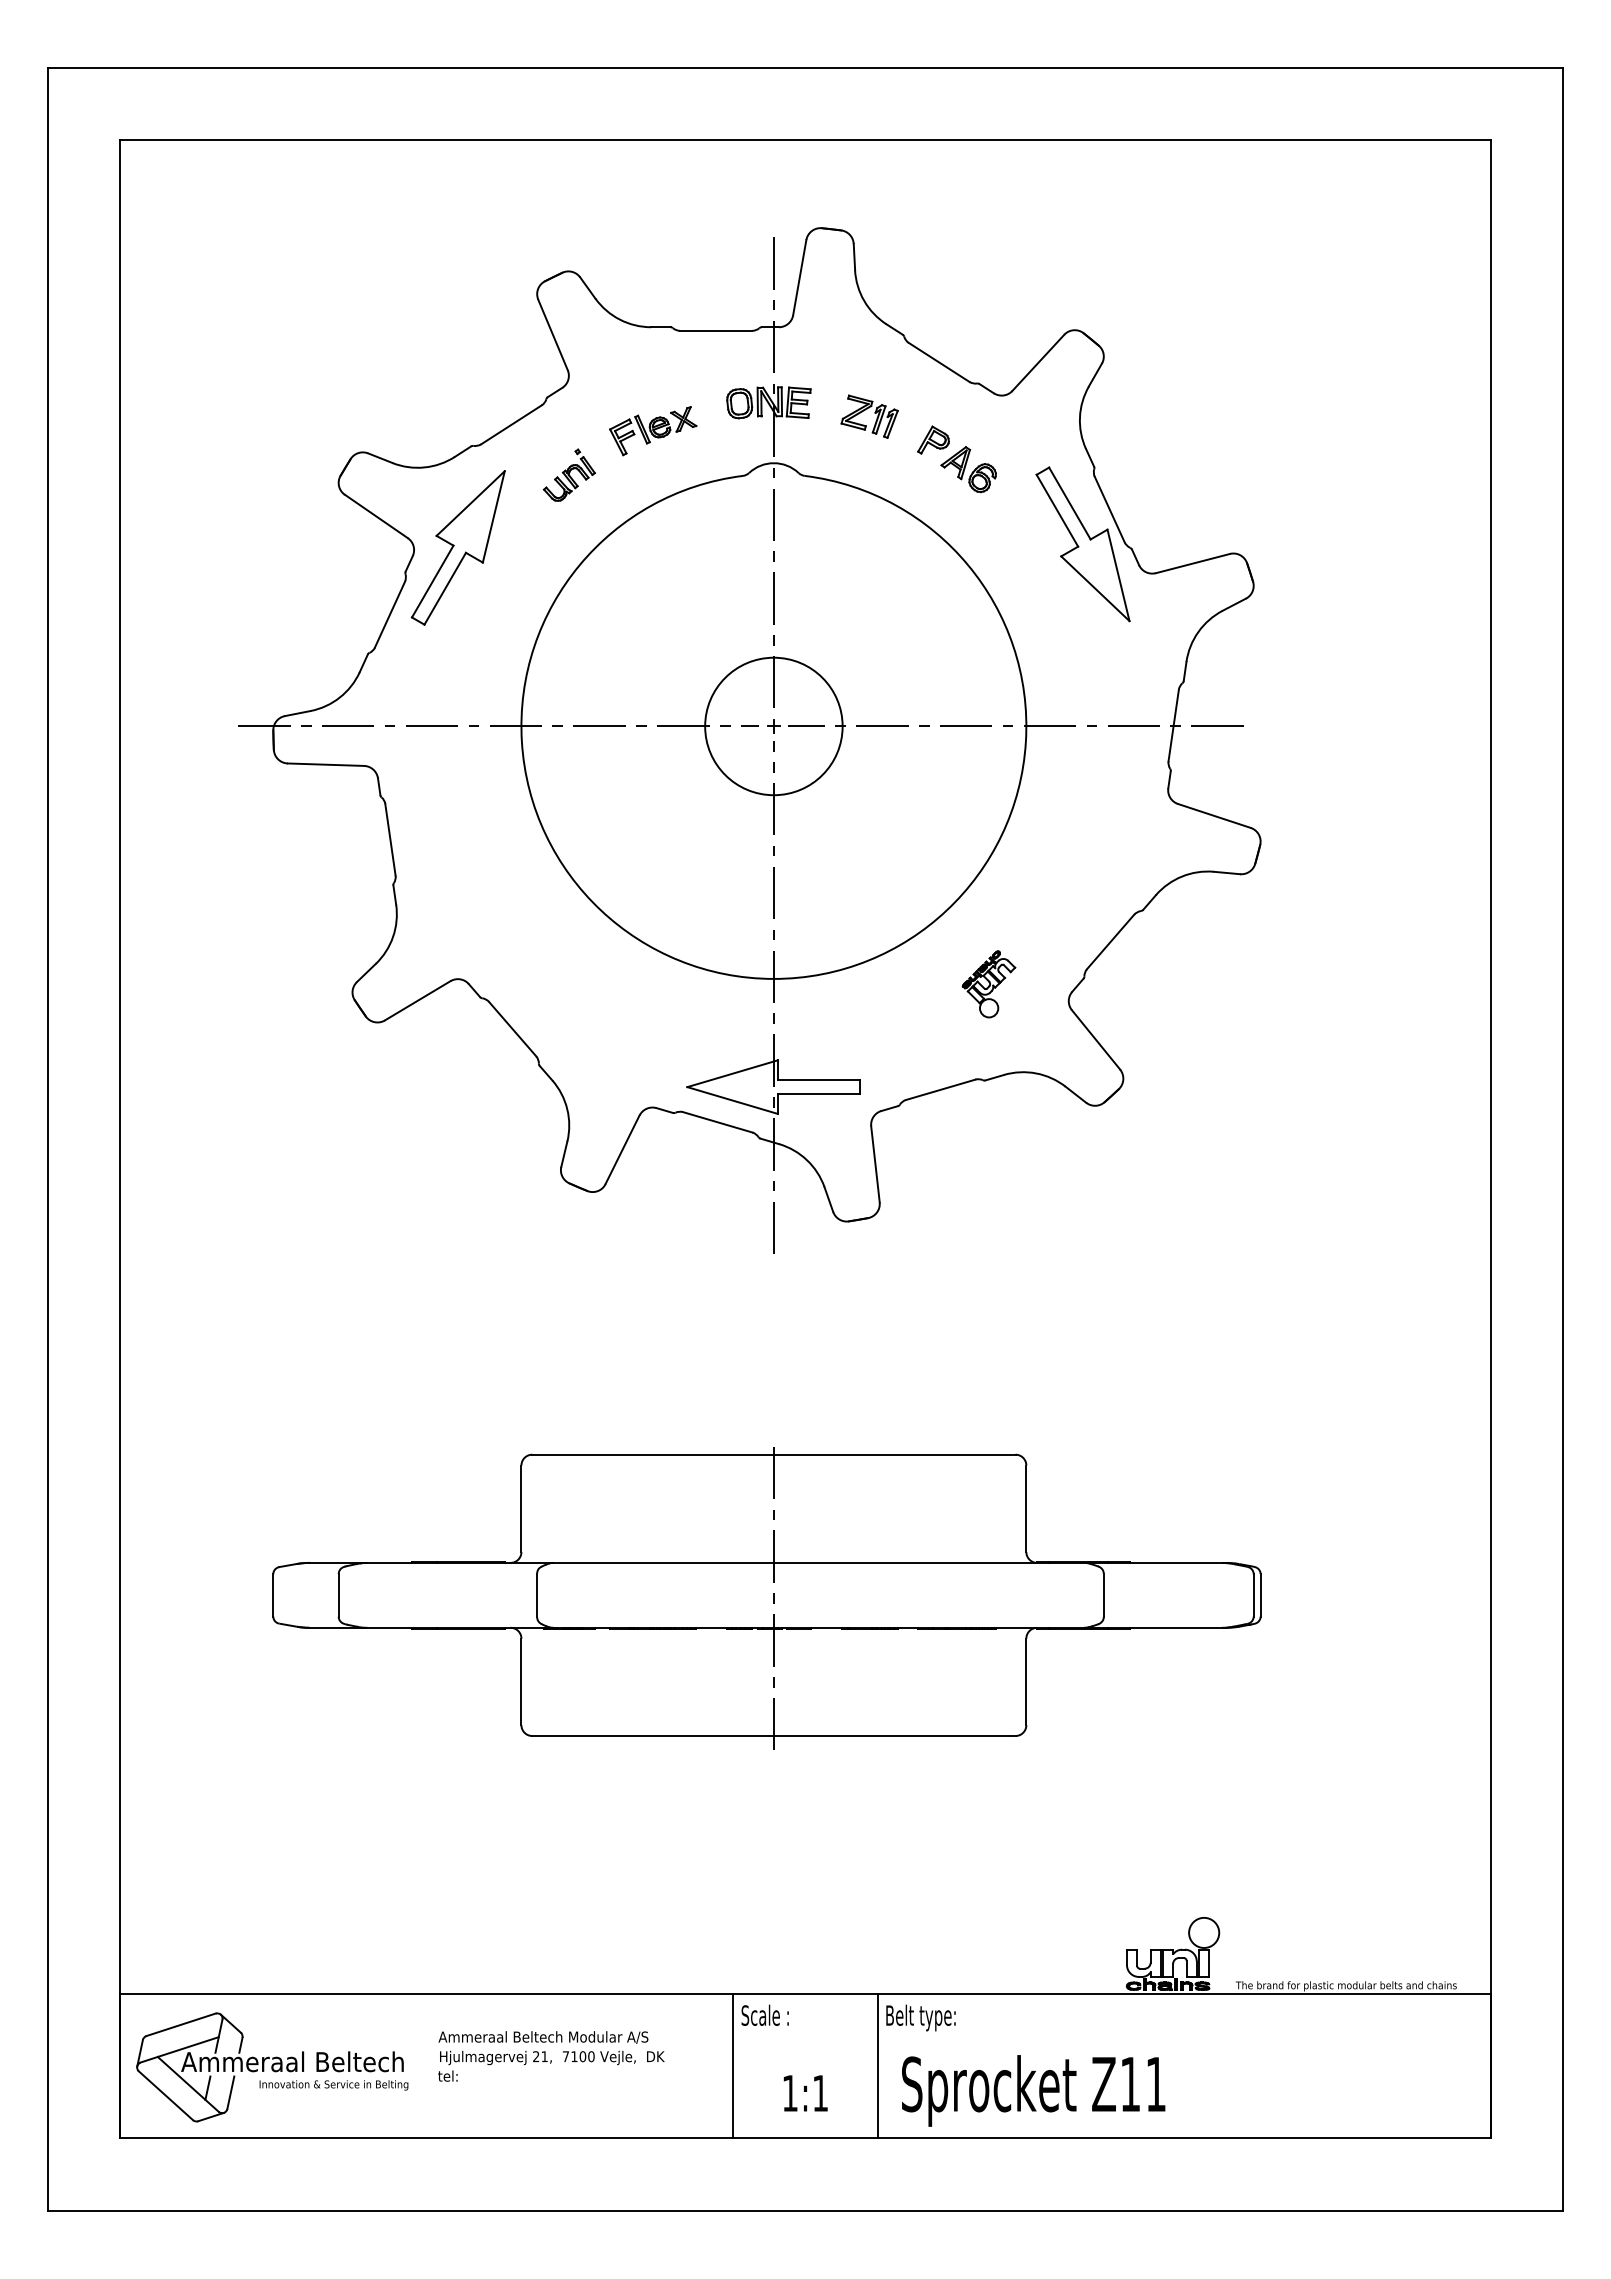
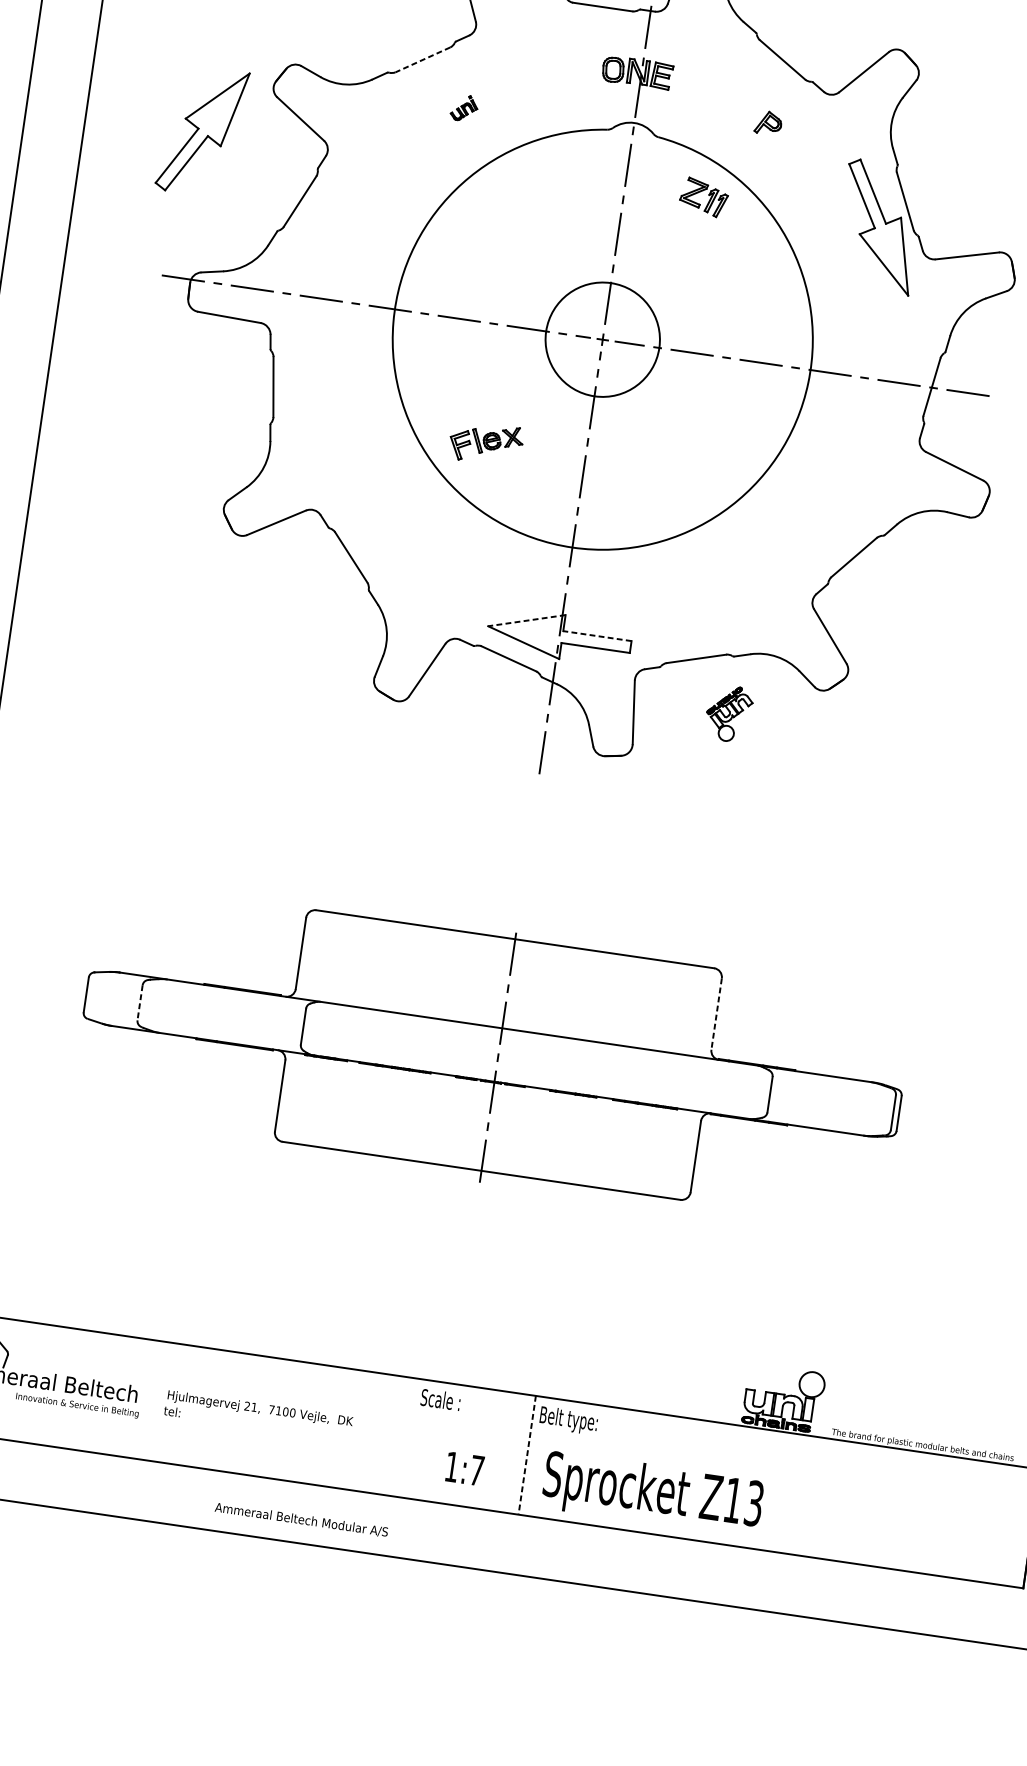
part: (869, 416) -> (703, 197), moved
line: (511, 425) -> (422, 60), solid -> dashed
part: (653, 431) -> (486, 443), moved
part: (968, 469) -> (793, 151), removed
part: (568, 474) -> (463, 107), size x0.6
part: (457, 547) -> (201, 130), moved
part: (988, 984) -> (728, 713), moved
line: (731, 1073) -> (526, 620), solid -> dashed
line: (818, 1079) -> (597, 635), solid -> dashed
line: (1026, 1509) -> (716, 1014), solid -> dashed
line: (338, 1595) -> (139, 1002), solid -> dashed
text: (543, 2037) -> (301, 1520), moved
line: (733, 2066) -> (408, 1438), removed
line: (877, 2066) -> (527, 1455), solid -> dashed
text: (1155, 2084) -> (753, 1503), Z11 -> Z13
text: (820, 2093) -> (476, 1470), 1:1 -> 1:7

